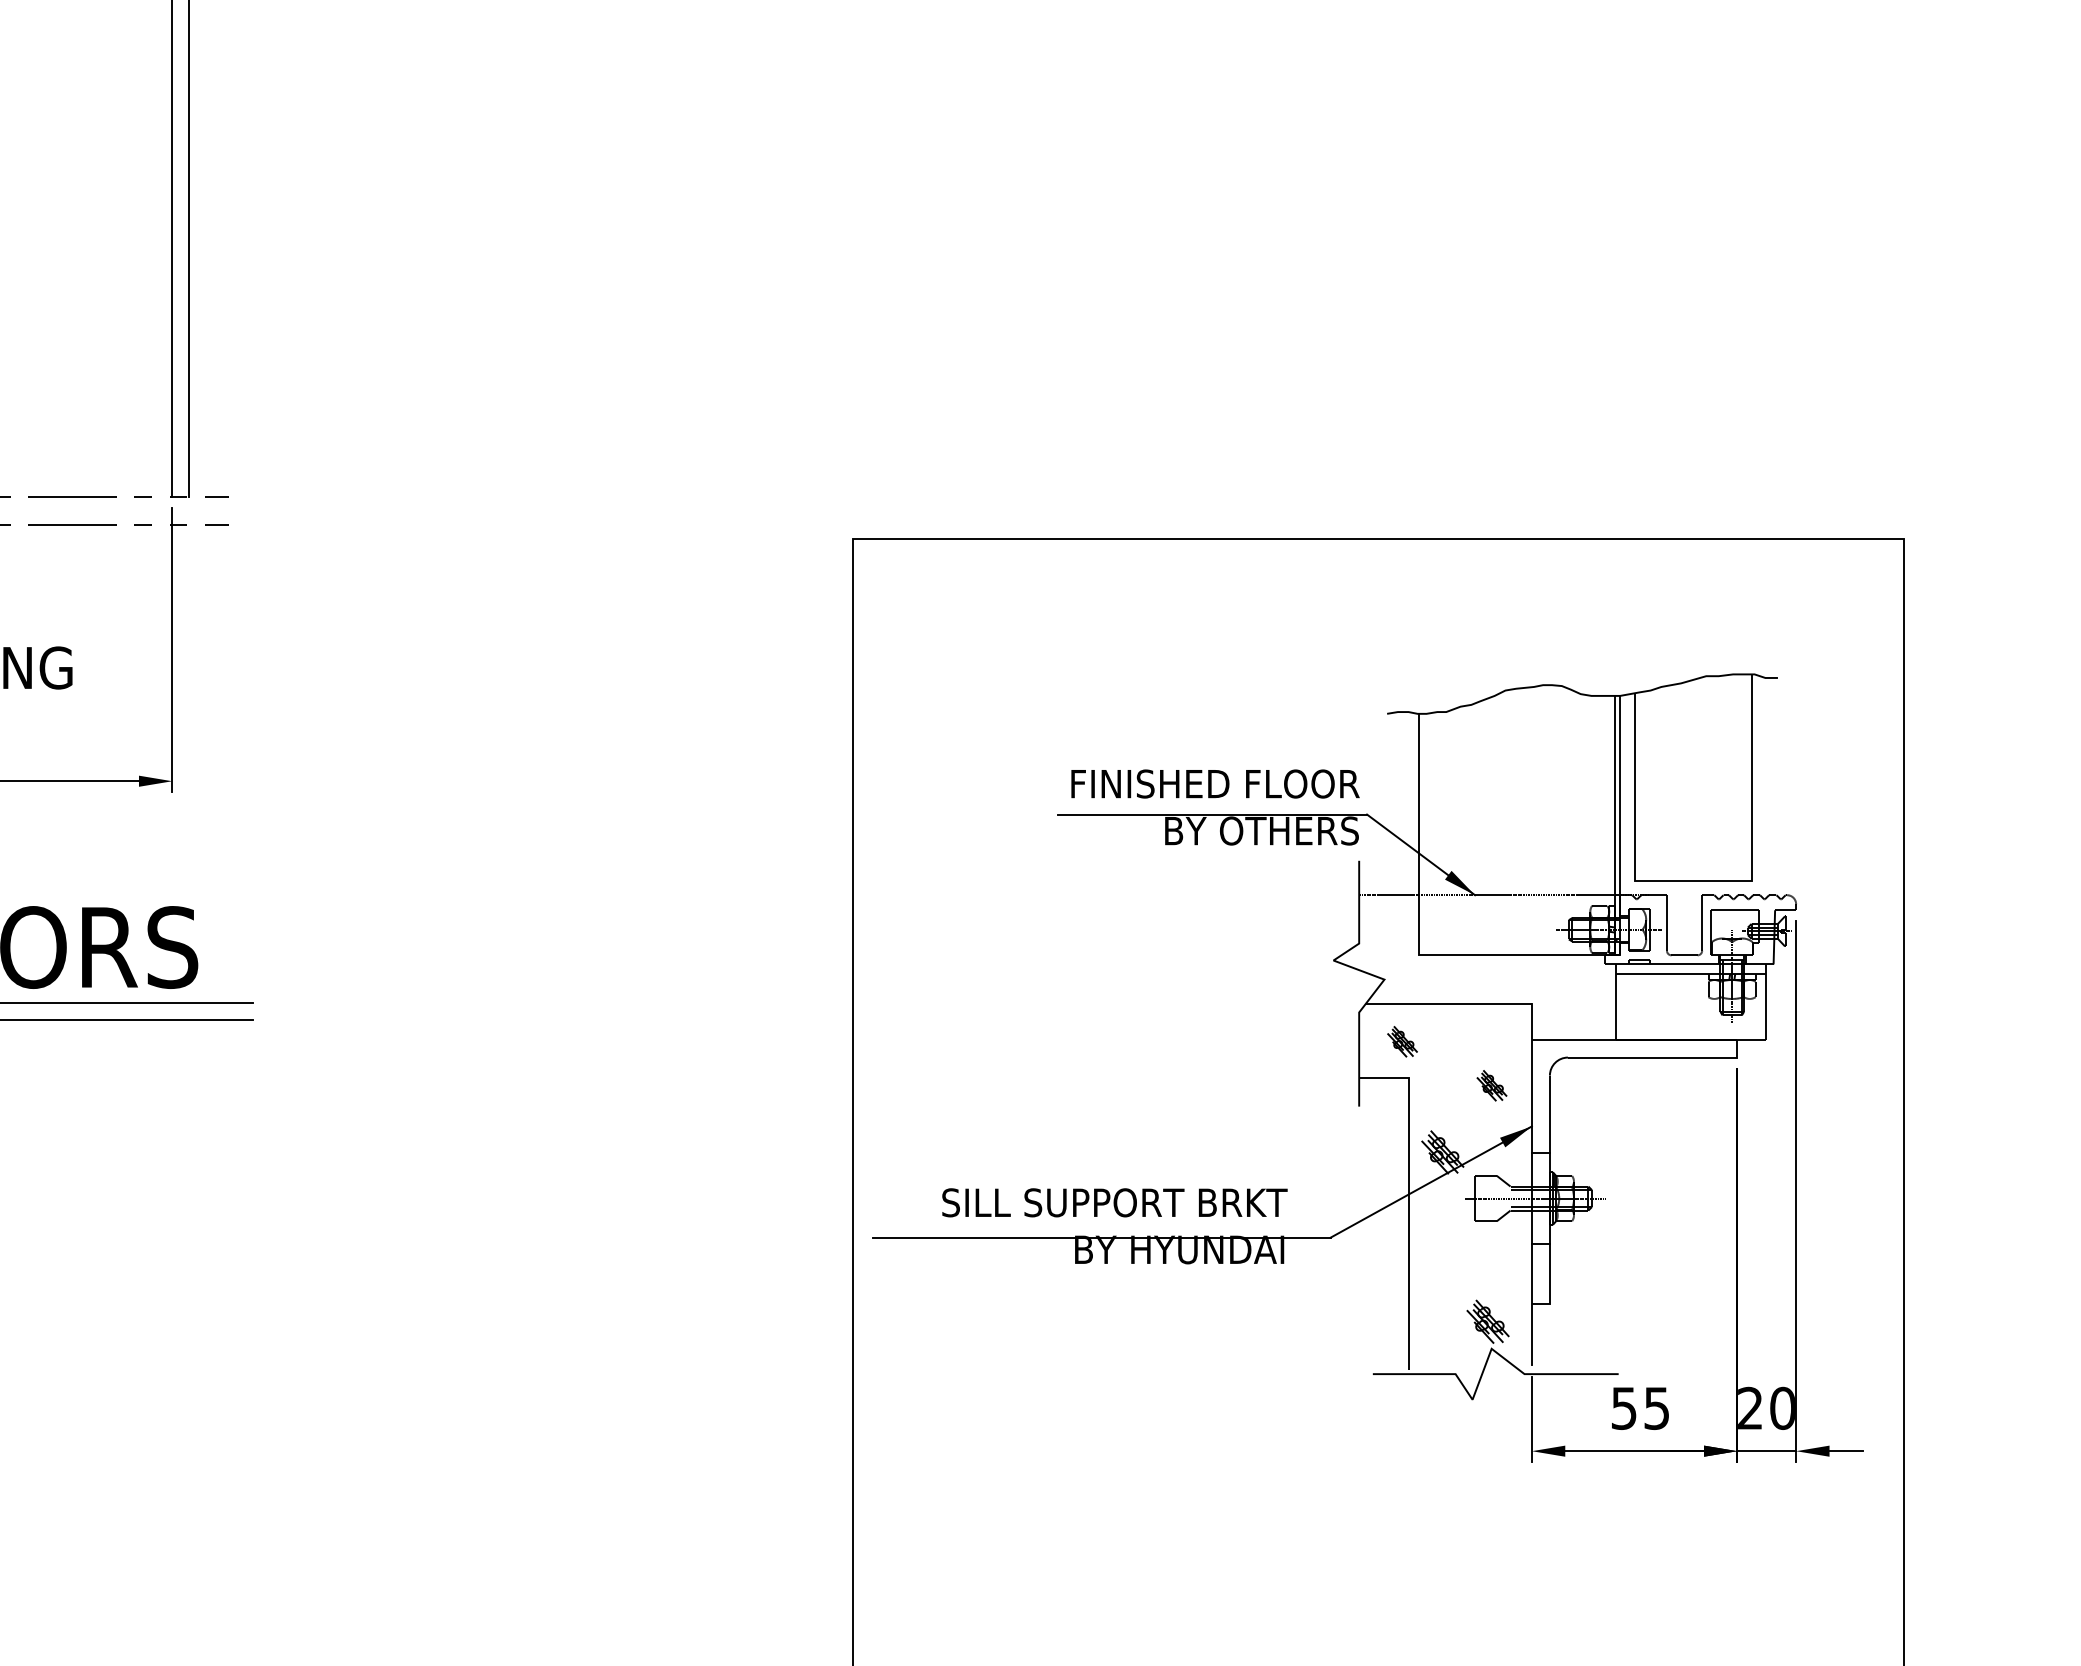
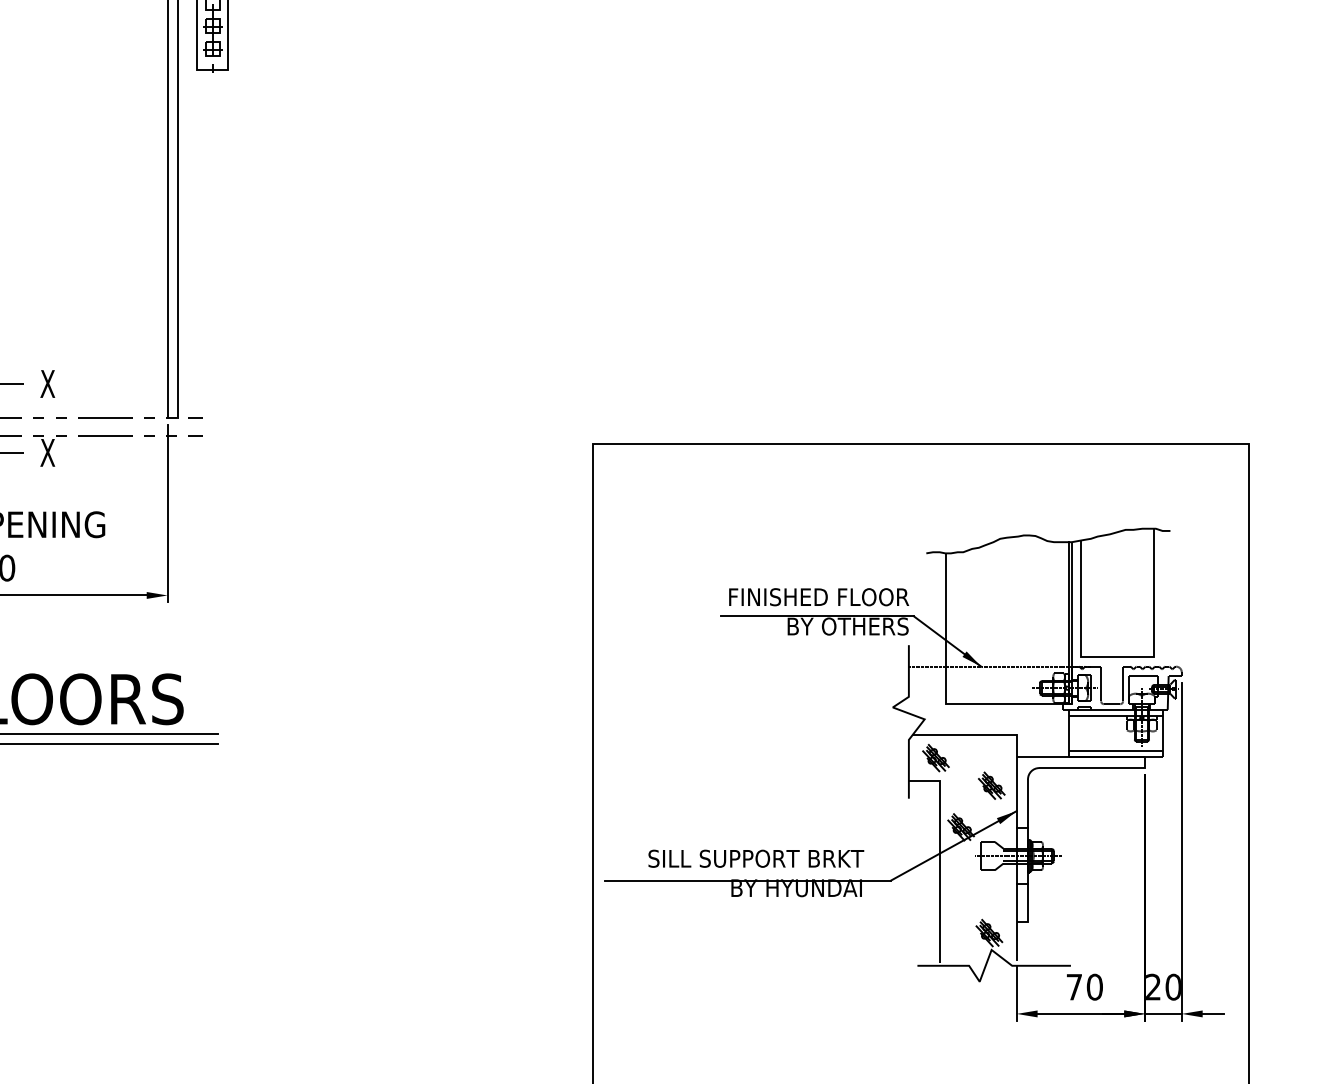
line: (1691, 1029) -> (1116, 750), added
part: (1401, 1042) -> (935, 758), size x1.43
part: (1491, 1085) -> (991, 785), size x1.43
text: (1640, 1407) -> (1084, 986), 55 -> 70

